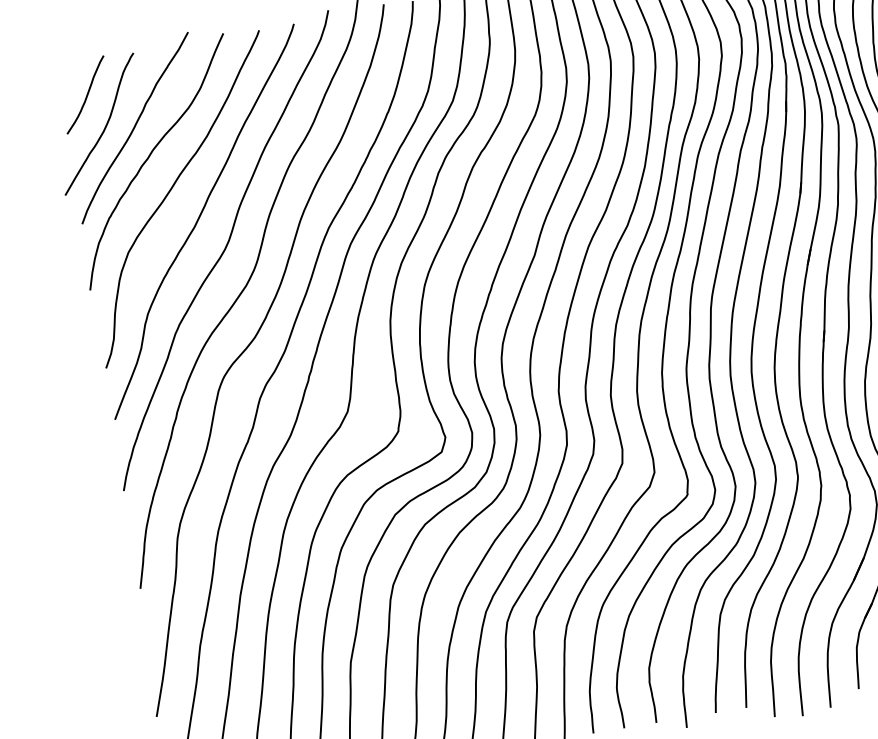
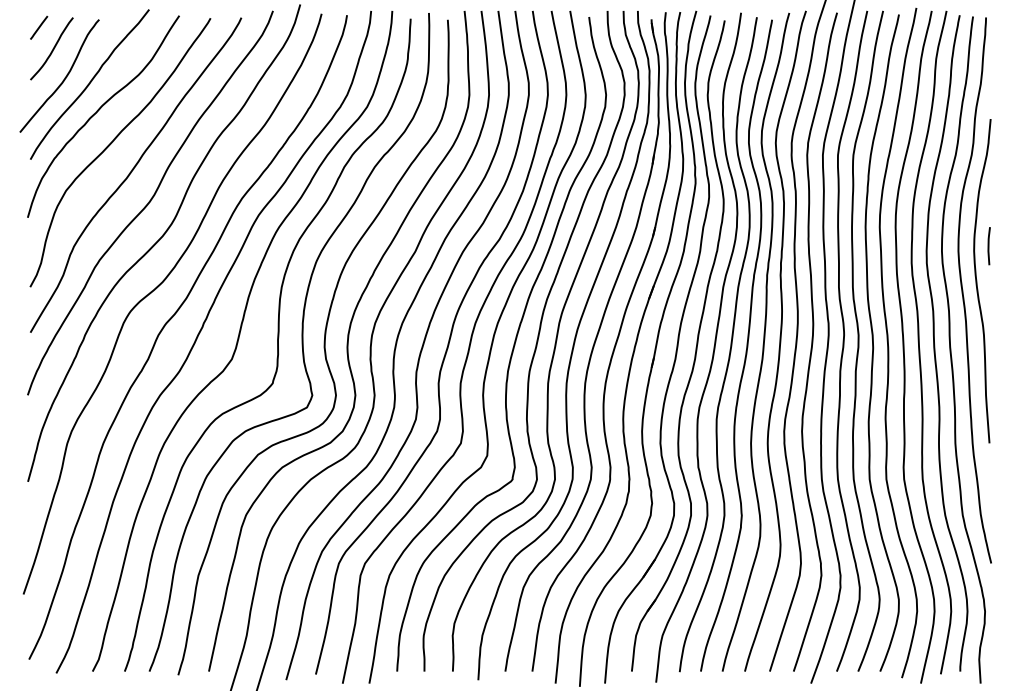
line: (67, 73) -> (39, 27), added

